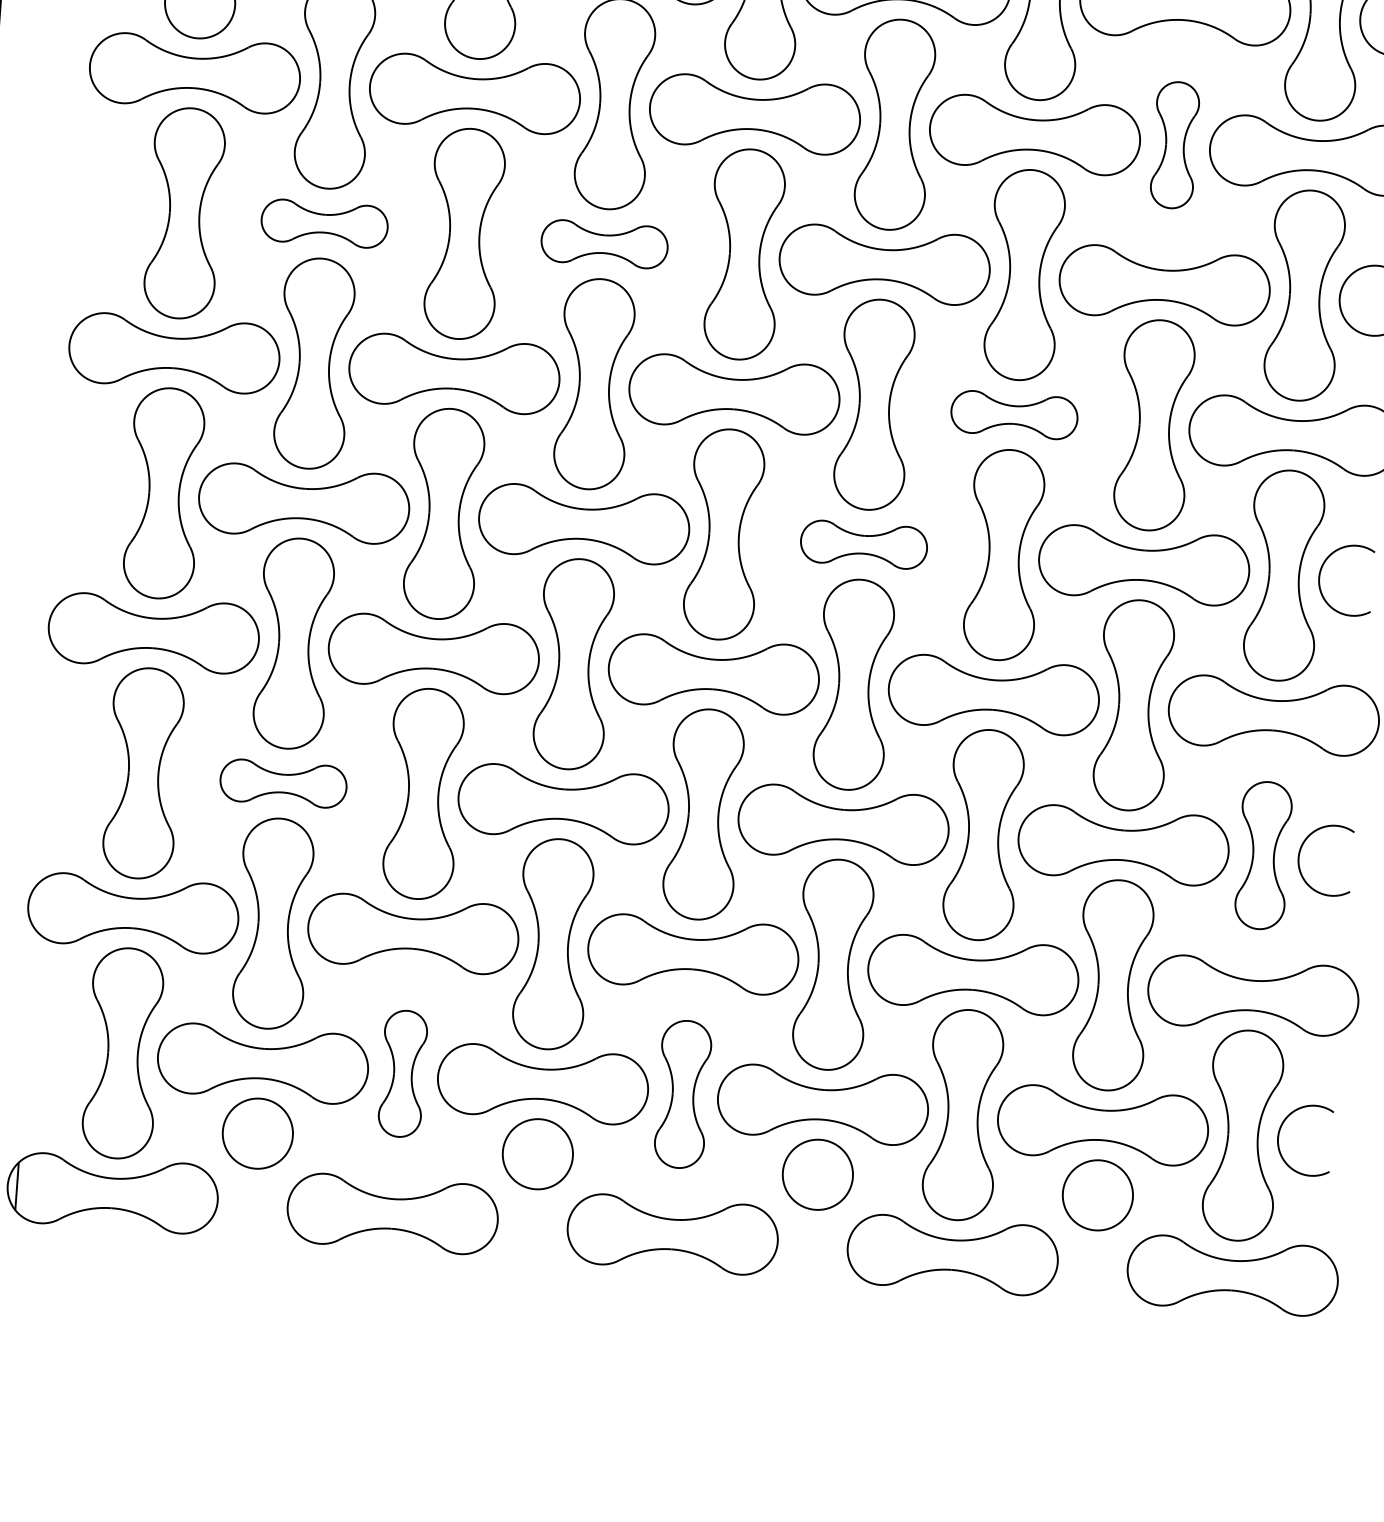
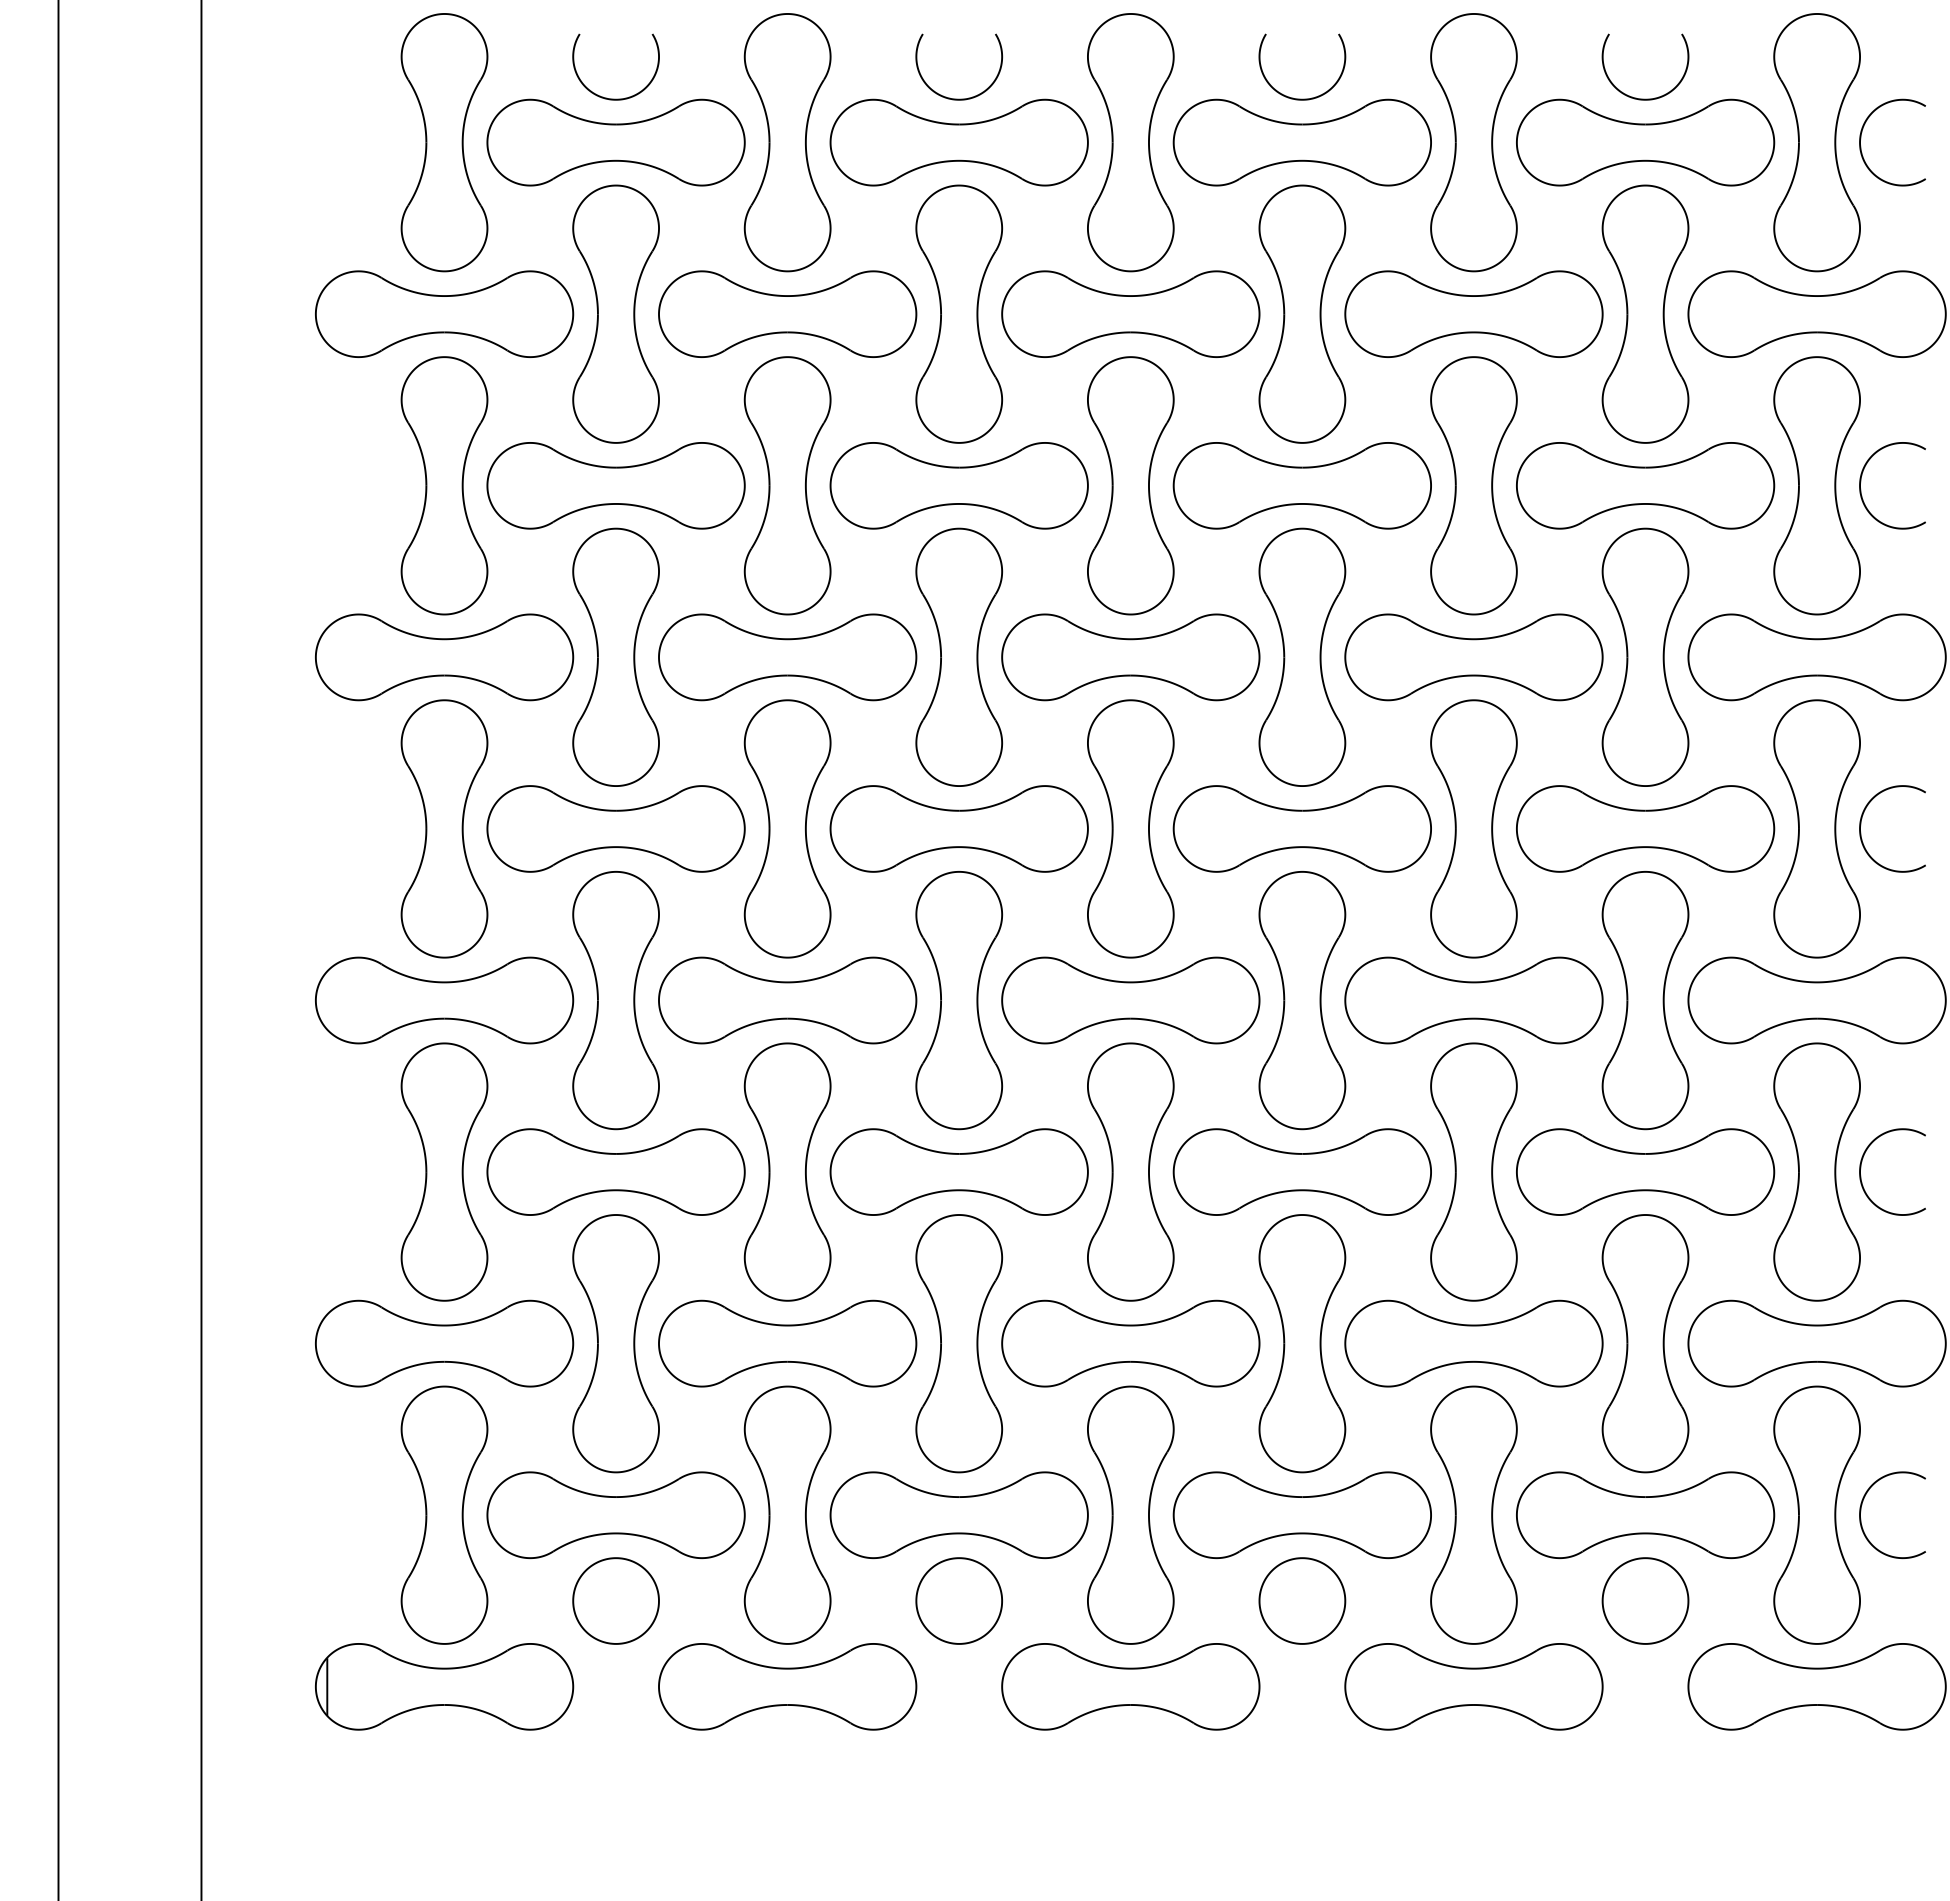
part: (1175, 144) -> (1645, 313), size x1.67
part: (324, 223) -> (615, 485), size x1.67
part: (604, 243) -> (958, 485), size x1.67
part: (1014, 415) -> (1473, 657), size x1.67
part: (863, 544) -> (1301, 828), size x1.67
part: (283, 783) -> (615, 1171), size x1.67
part: (1263, 855) -> (1816, 1171), size x1.43
part: (402, 1073) -> (787, 1514), size x1.67
part: (682, 1093) -> (1130, 1514), size x1.43

